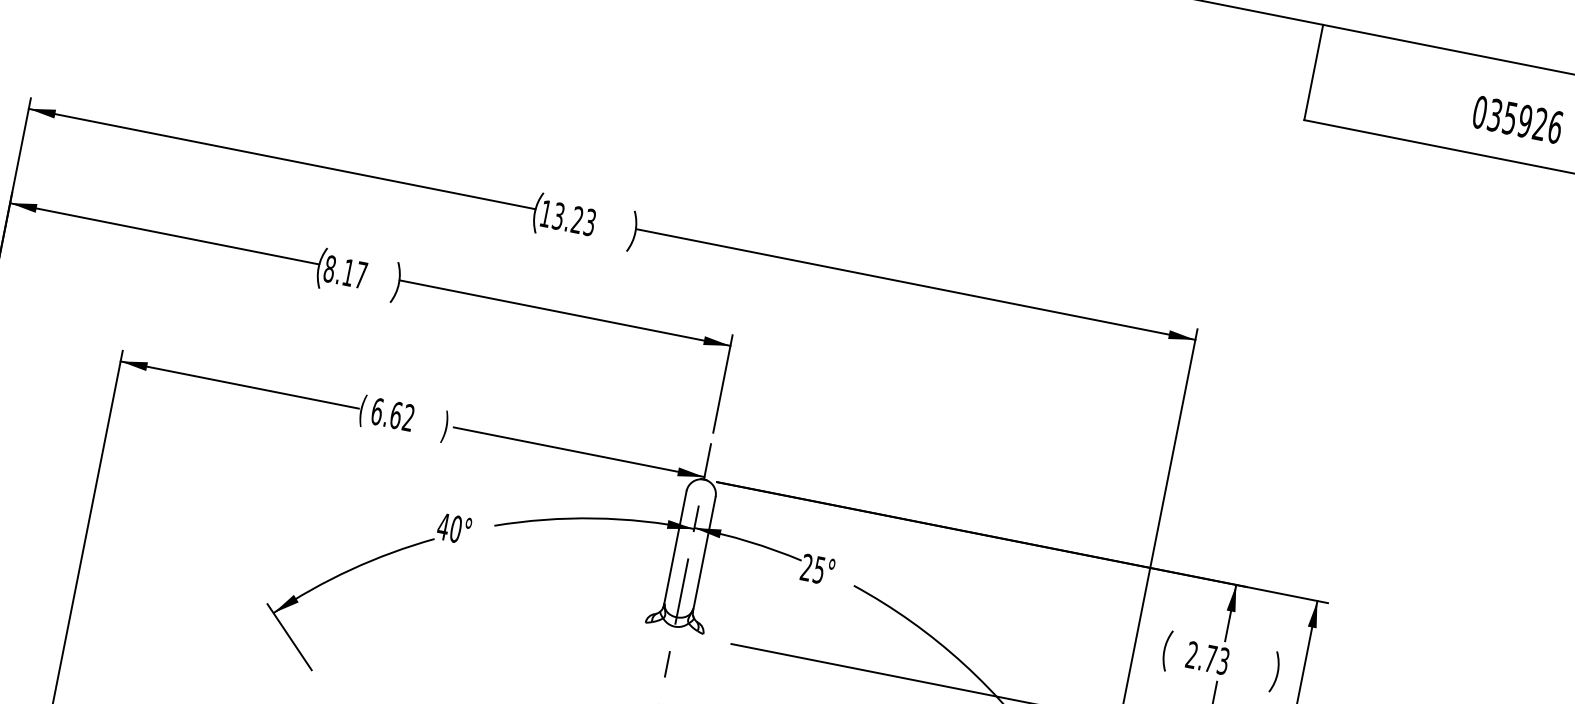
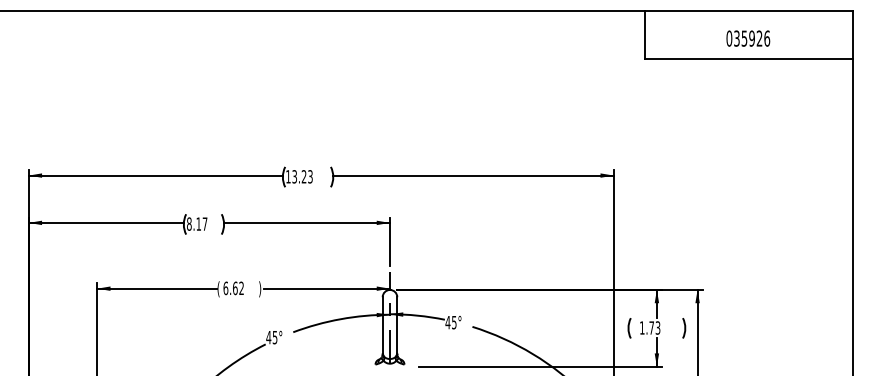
text: (454, 528) -> (274, 337), 40° -> 45°
text: (805, 567) -> (447, 322), 25° -> 45°
text: (1192, 654) -> (642, 327), 2.73 -> 1.73

